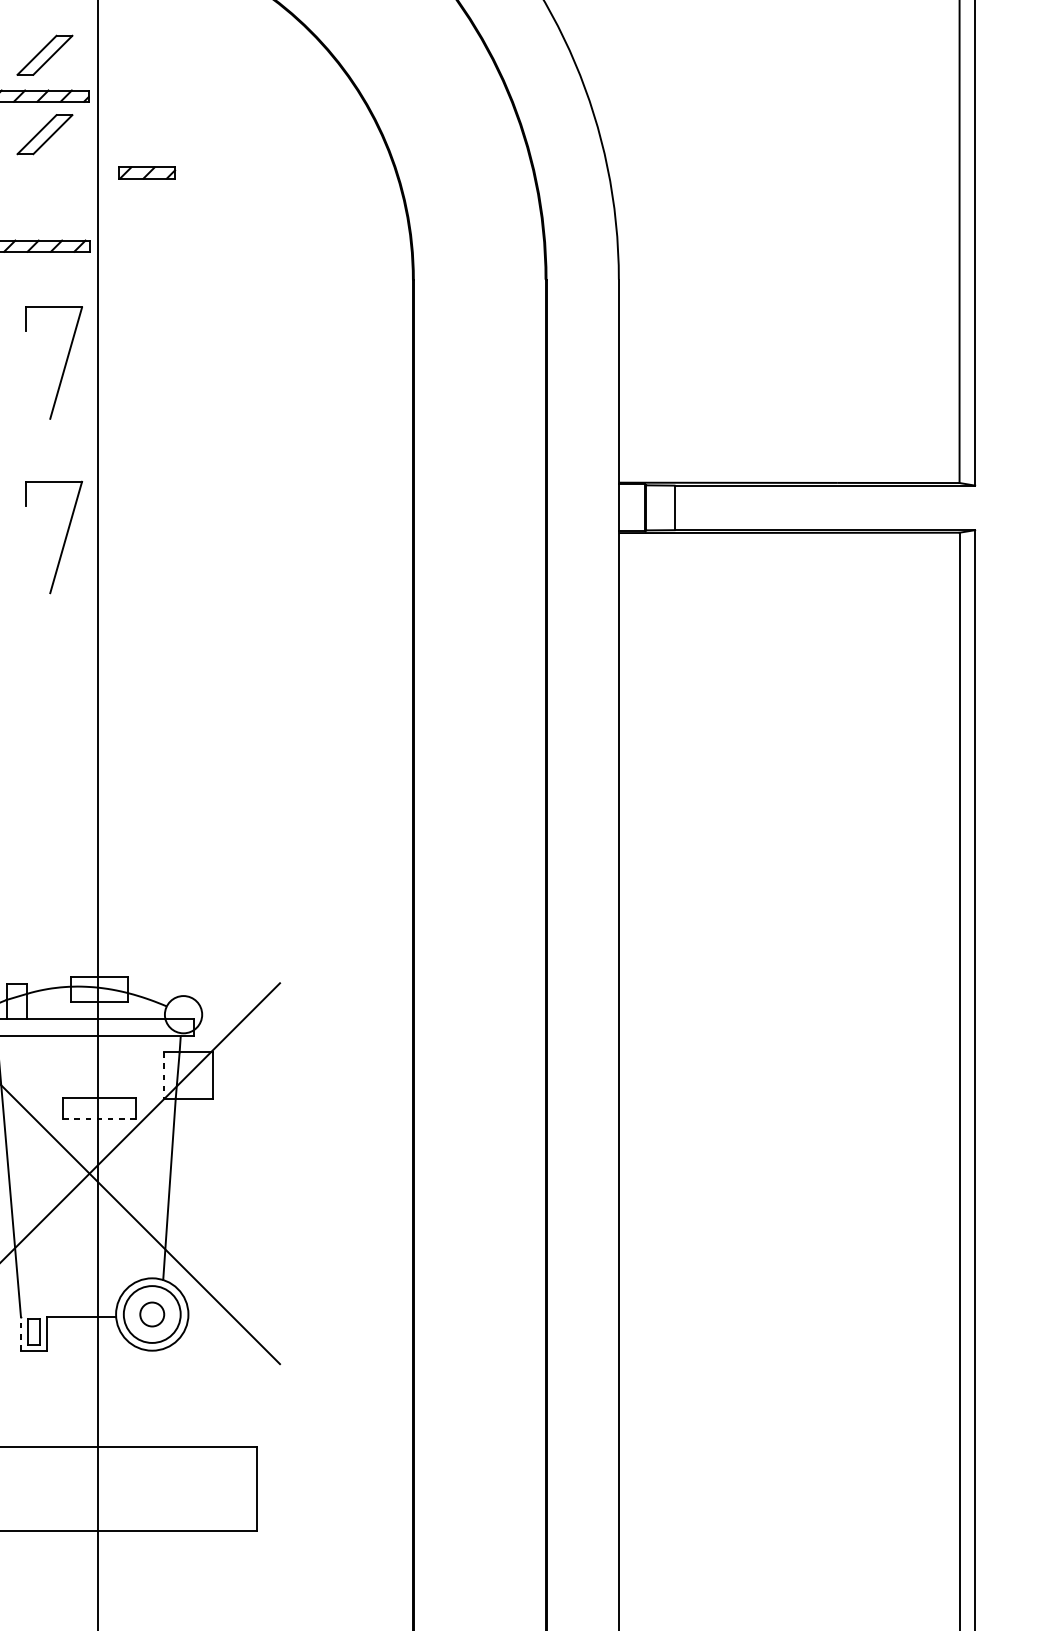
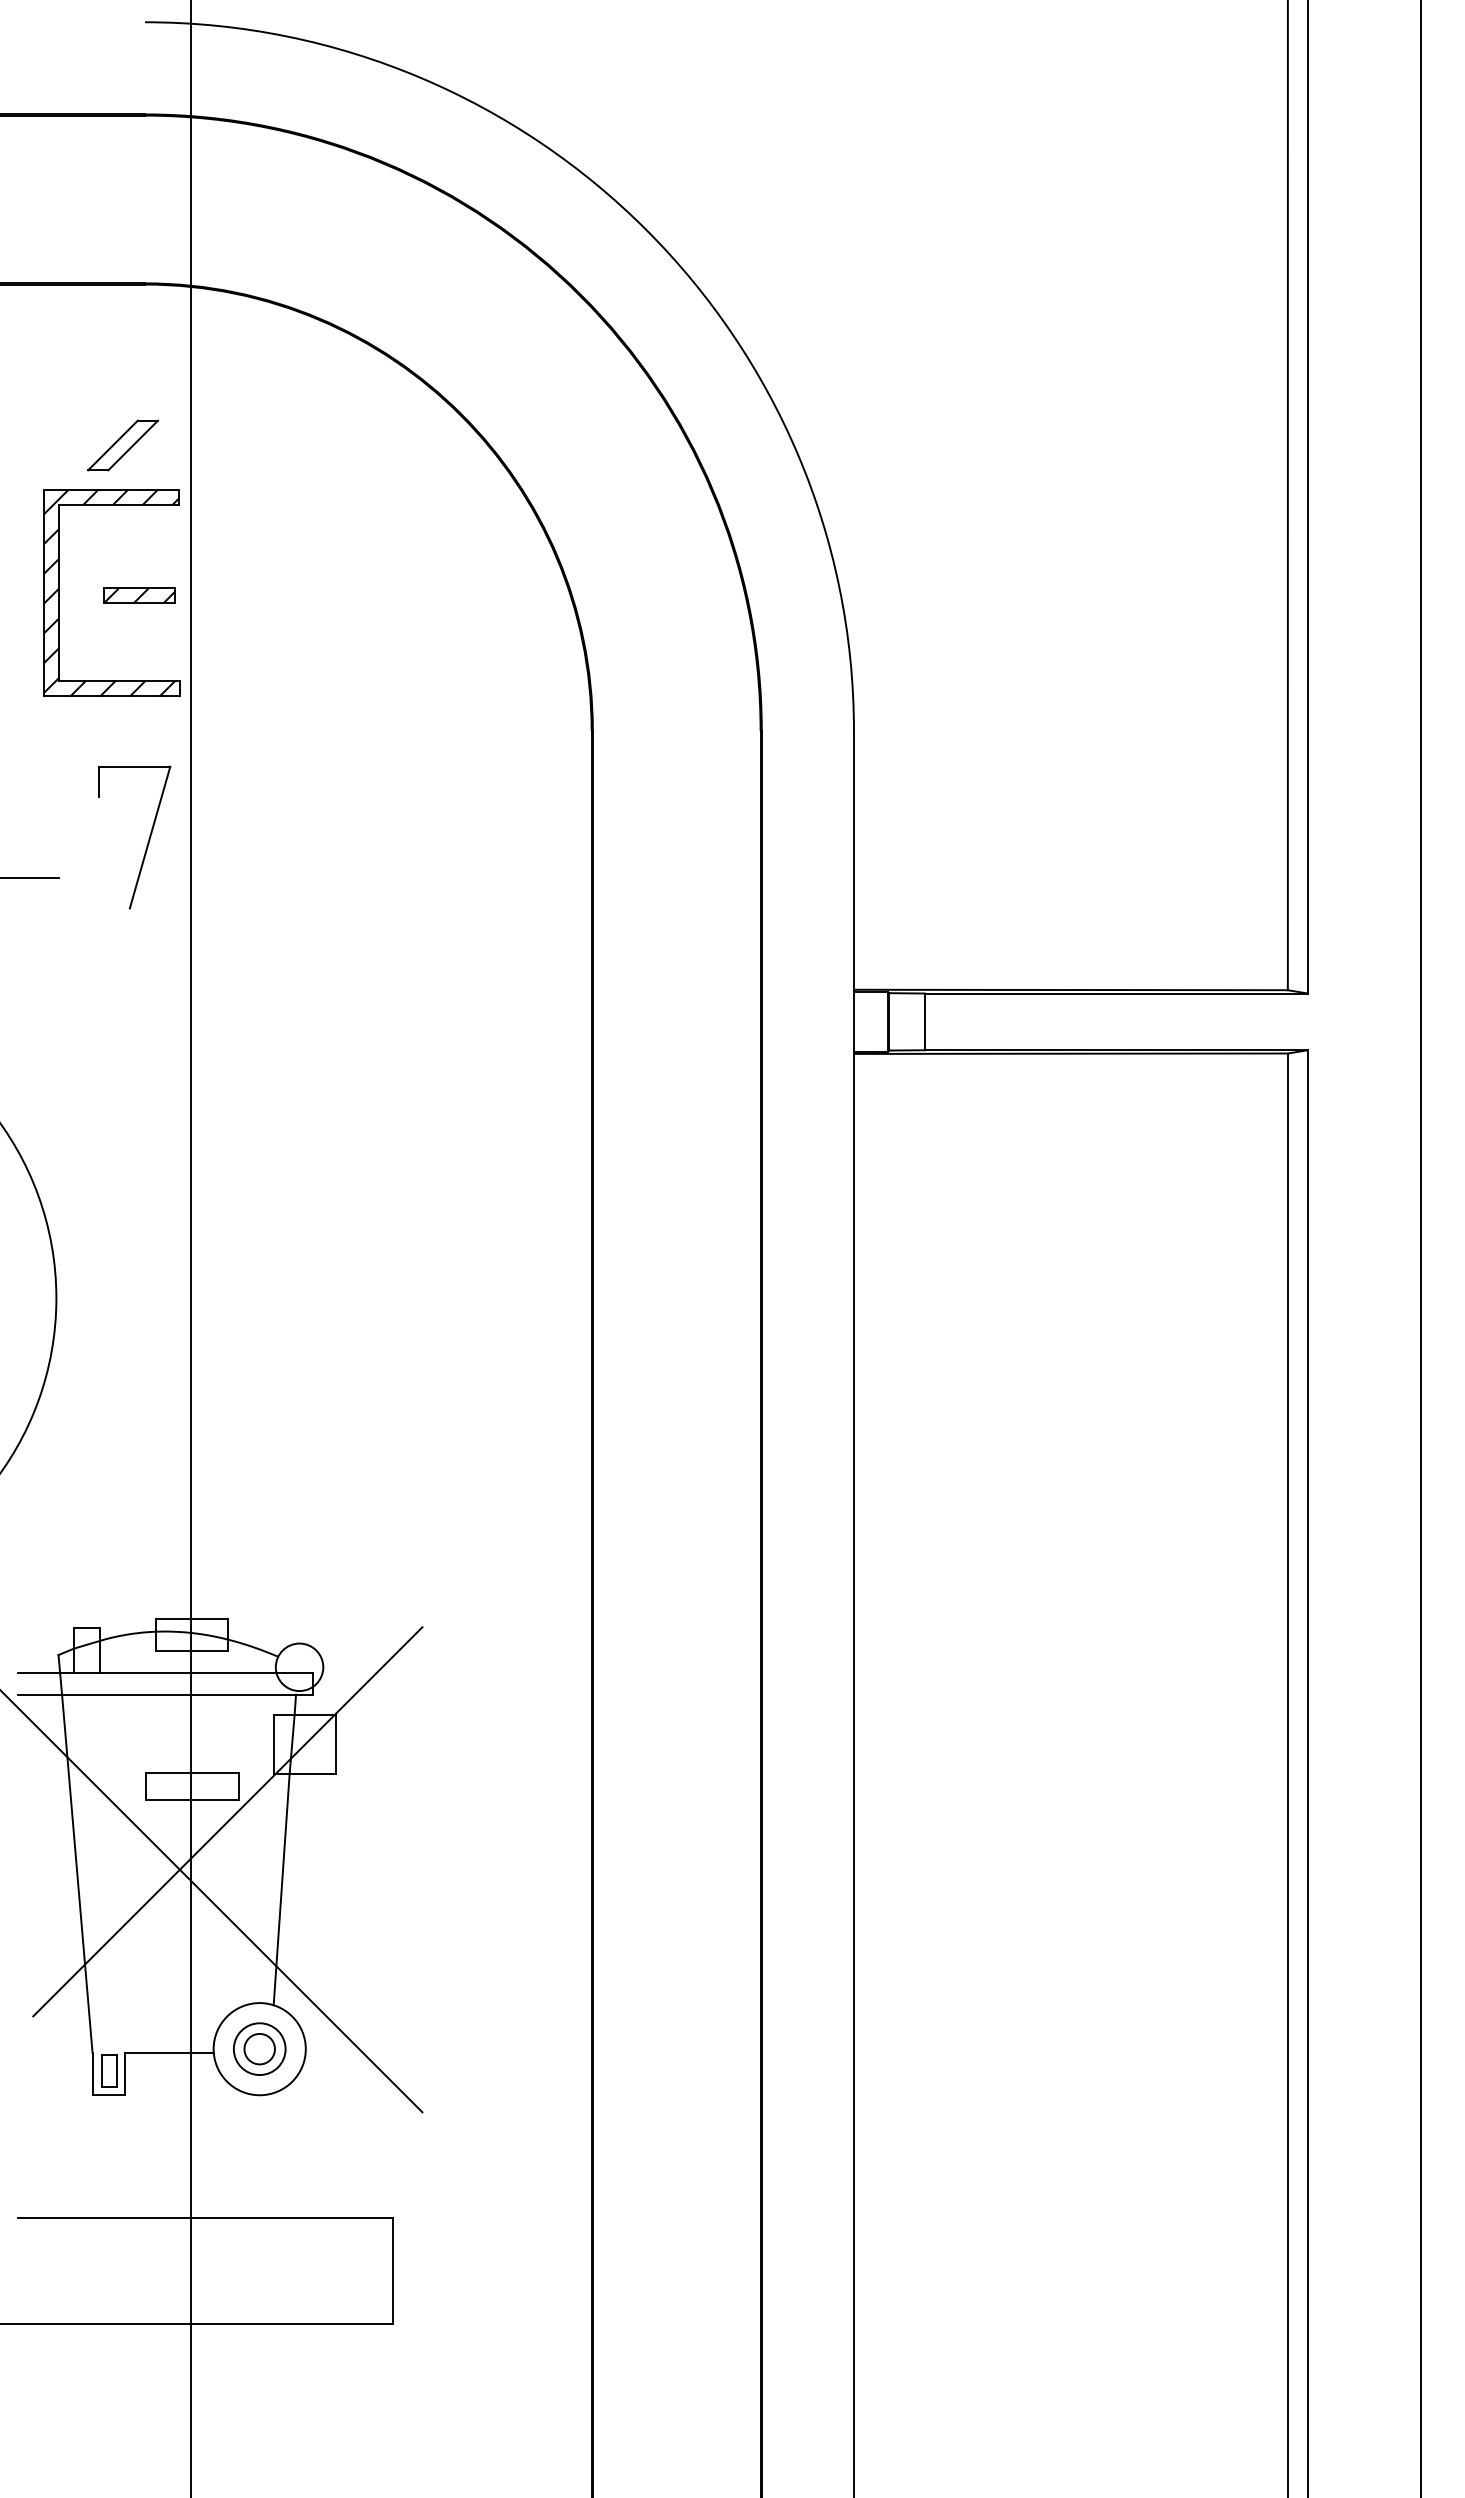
part: (45, 134) -> (123, 546), removed
part: (147, 173) -> (139, 595), moved
part: (64, 541) -> (147, 1064), removed
line: (163, 1076) -> (274, 1745), dashed -> solid
line: (99, 1118) -> (192, 1799), dashed -> solid
circle: (152, 1314) -> (259, 2049), size x0.71
line: (20, 1333) -> (92, 2073), dashed -> solid

